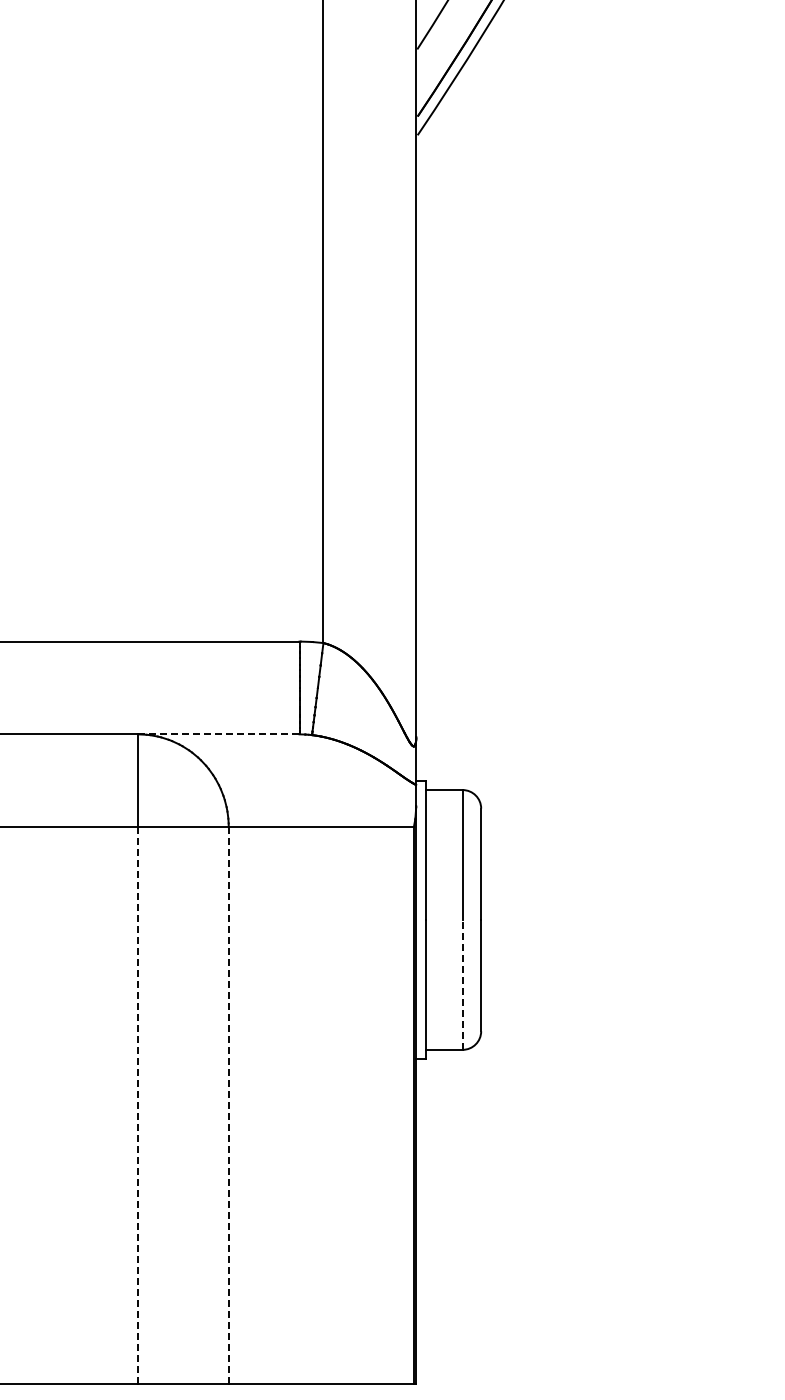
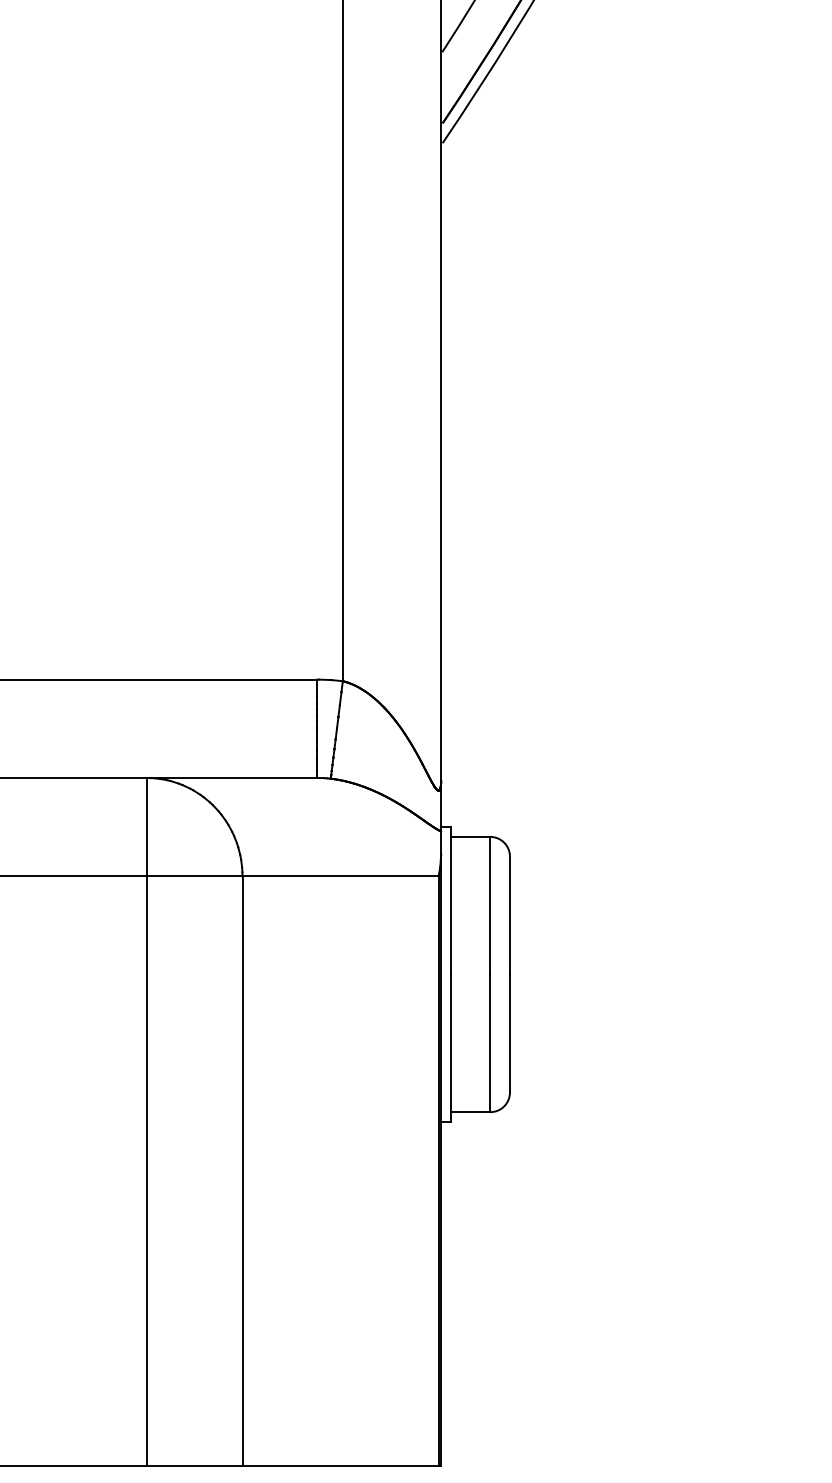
line: (218, 734) -> (231, 778), dashed -> solid
line: (462, 984) -> (490, 1042), dashed -> solid
line: (138, 1105) -> (146, 1171), dashed -> solid
line: (228, 1106) -> (242, 1172), dashed -> solid

